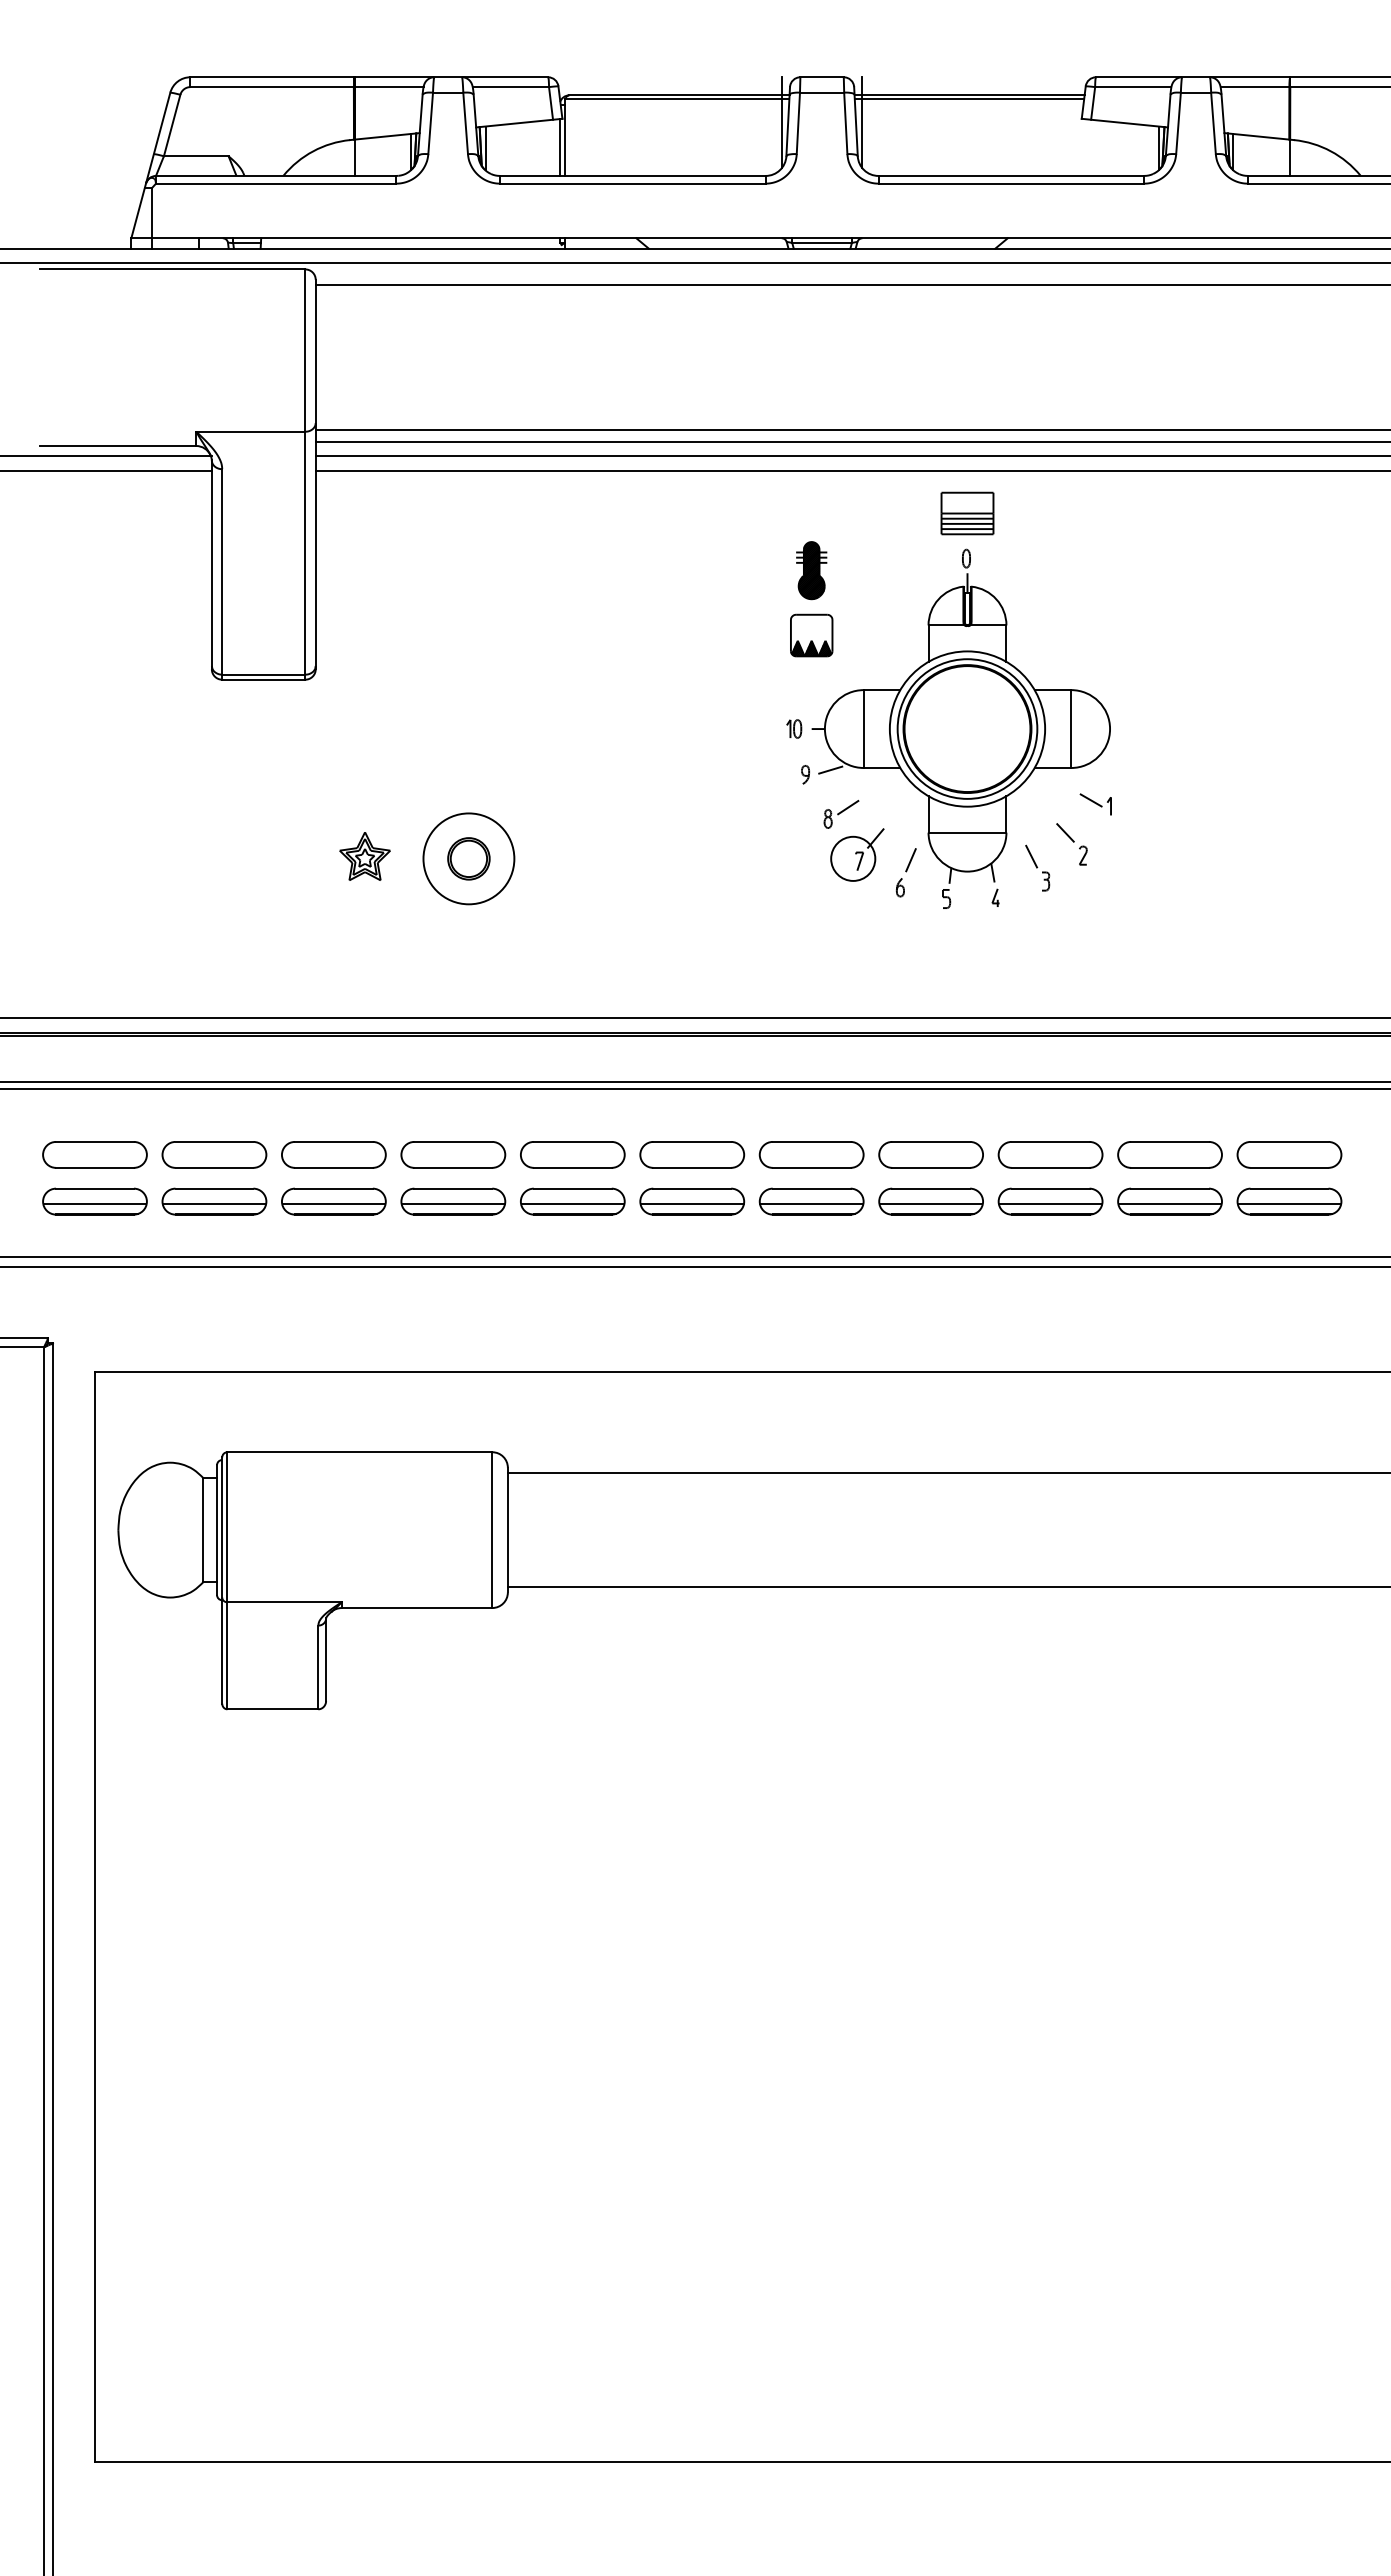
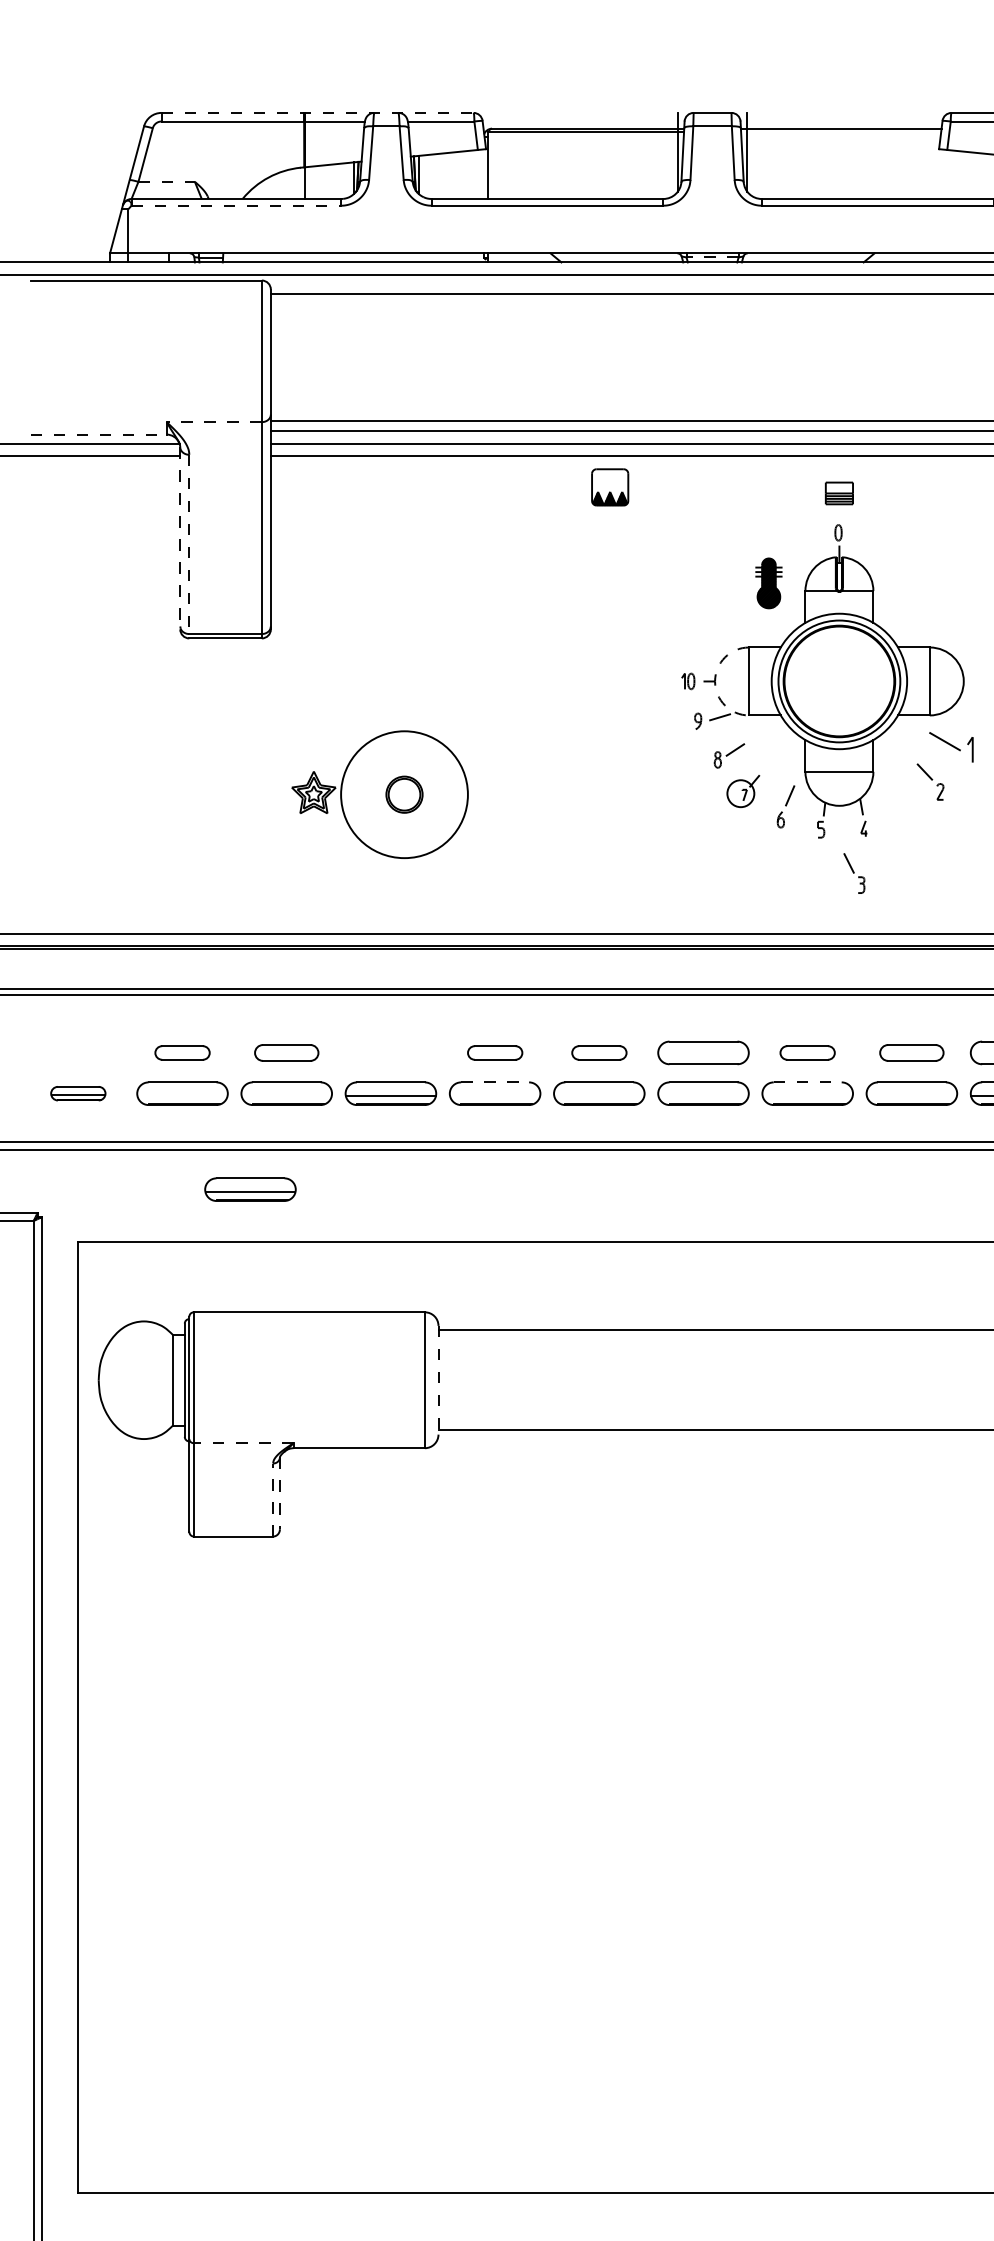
line: (369, 77) -> (317, 113), solid -> dashed
line: (969, 98) -> (841, 131), removed
line: (559, 147) -> (483, 174), removed
line: (196, 156) -> (166, 182), solid -> dashed
line: (276, 183) -> (236, 205), solid -> dashed
line: (822, 243) -> (712, 257), solid -> dashed
line: (250, 431) -> (213, 421), solid -> dashed
line: (118, 446) -> (98, 435), solid -> dashed
part: (967, 513) -> (839, 493), size x0.6
line: (211, 565) -> (179, 538), solid -> dashed
part: (811, 570) -> (768, 583), moved
line: (222, 574) -> (189, 546), solid -> dashed
part: (811, 635) -> (610, 487), moved
arc: (824, 729) -> (714, 681), solid -> dashed
part: (1095, 804) -> (951, 747), size x1.6
part: (857, 854) -> (743, 790), size x0.7
circle: (468, 858) -> (404, 794), size x1.6
part: (1037, 867) -> (854, 872), moved
part: (94, 1154) -> (77, 1052), removed
part: (214, 1154) -> (182, 1052), size x0.6
part: (333, 1154) -> (286, 1052), size x0.7
part: (453, 1154) -> (391, 1052), removed
part: (572, 1154) -> (494, 1052), size x0.6
part: (692, 1154) -> (599, 1052), size x0.6
part: (930, 1154) -> (807, 1052), size x0.6
part: (1050, 1154) -> (911, 1052), size x0.7
line: (572, 1188) -> (494, 1082), solid -> dashed
line: (931, 1188) -> (808, 1082), solid -> dashed
part: (94, 1201) -> (77, 1093), size x0.6
line: (214, 1204) -> (182, 1096), removed
line: (333, 1204) -> (286, 1096), removed
line: (572, 1204) -> (494, 1096), removed
line: (692, 1204) -> (599, 1096), removed
line: (811, 1204) -> (703, 1096), removed
line: (930, 1204) -> (807, 1096), removed
line: (1050, 1204) -> (911, 1096), removed
part: (292, 1311) -> (250, 1189), added
line: (507, 1530) -> (438, 1380), solid -> dashed
line: (284, 1602) -> (243, 1443), solid -> dashed
line: (326, 1660) -> (280, 1493), solid -> dashed
line: (318, 1667) -> (273, 1500), solid -> dashed

